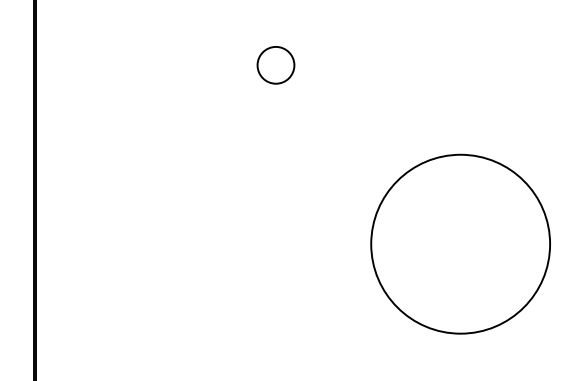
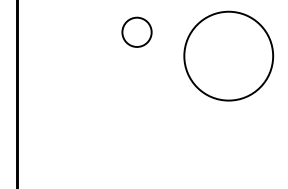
circle: (274, 65) -> (136, 32), size x1.6
circle: (460, 242) -> (228, 55), moved

